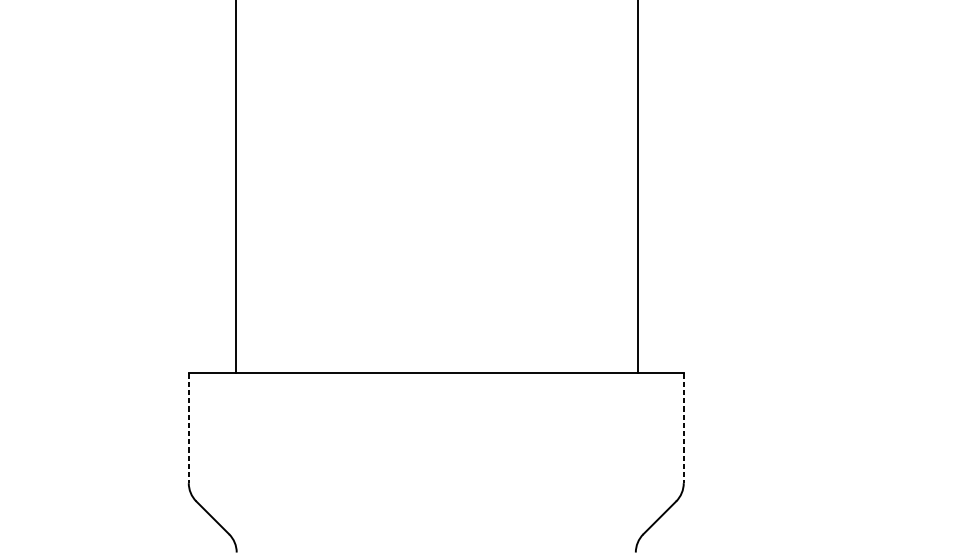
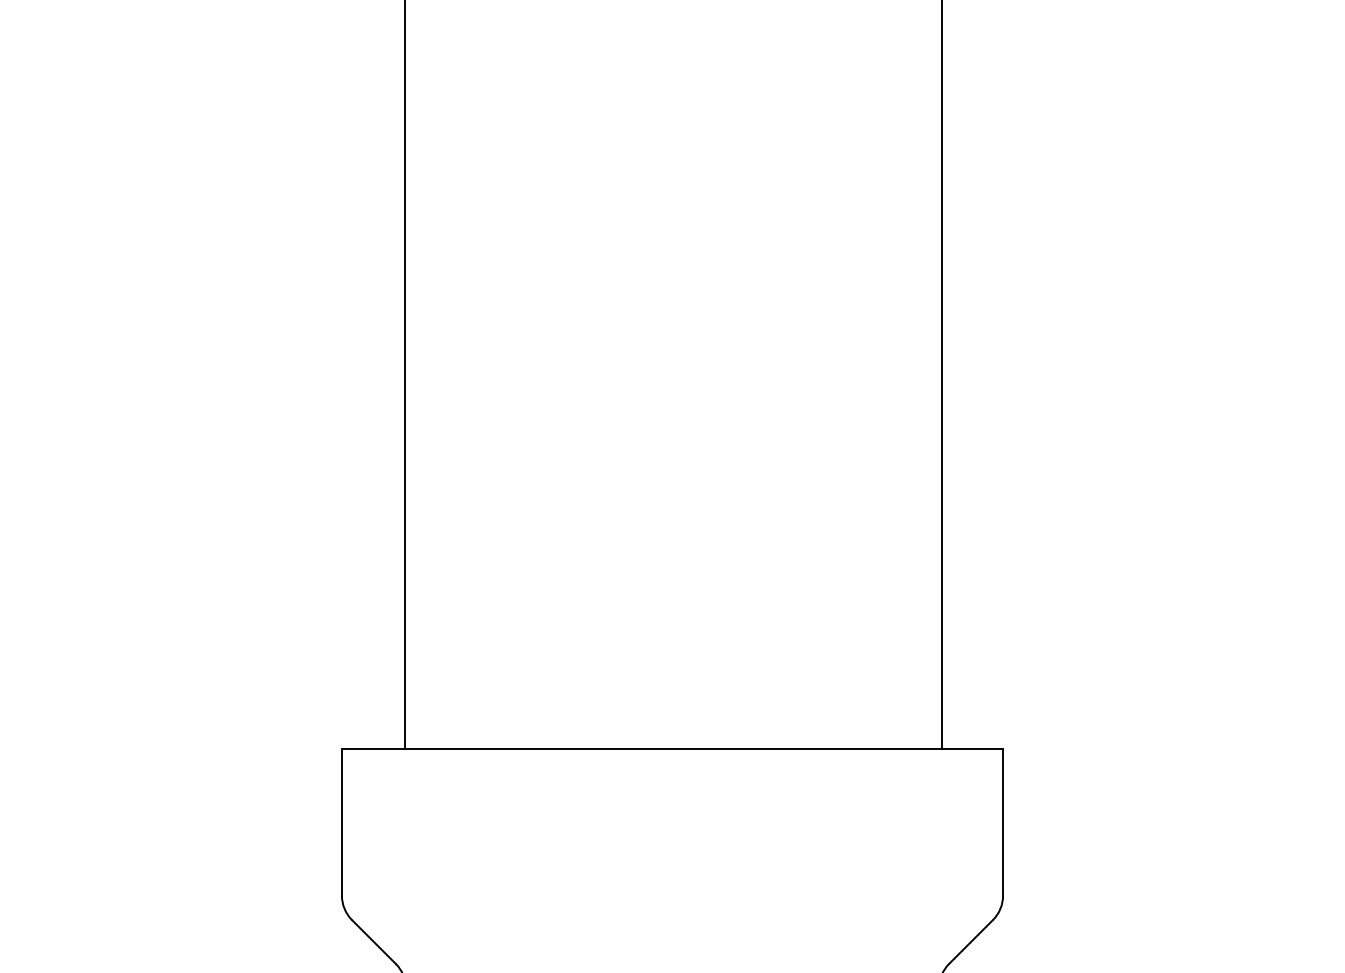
line: (188, 428) -> (341, 822), dashed -> solid
line: (684, 428) -> (1003, 822), dashed -> solid

